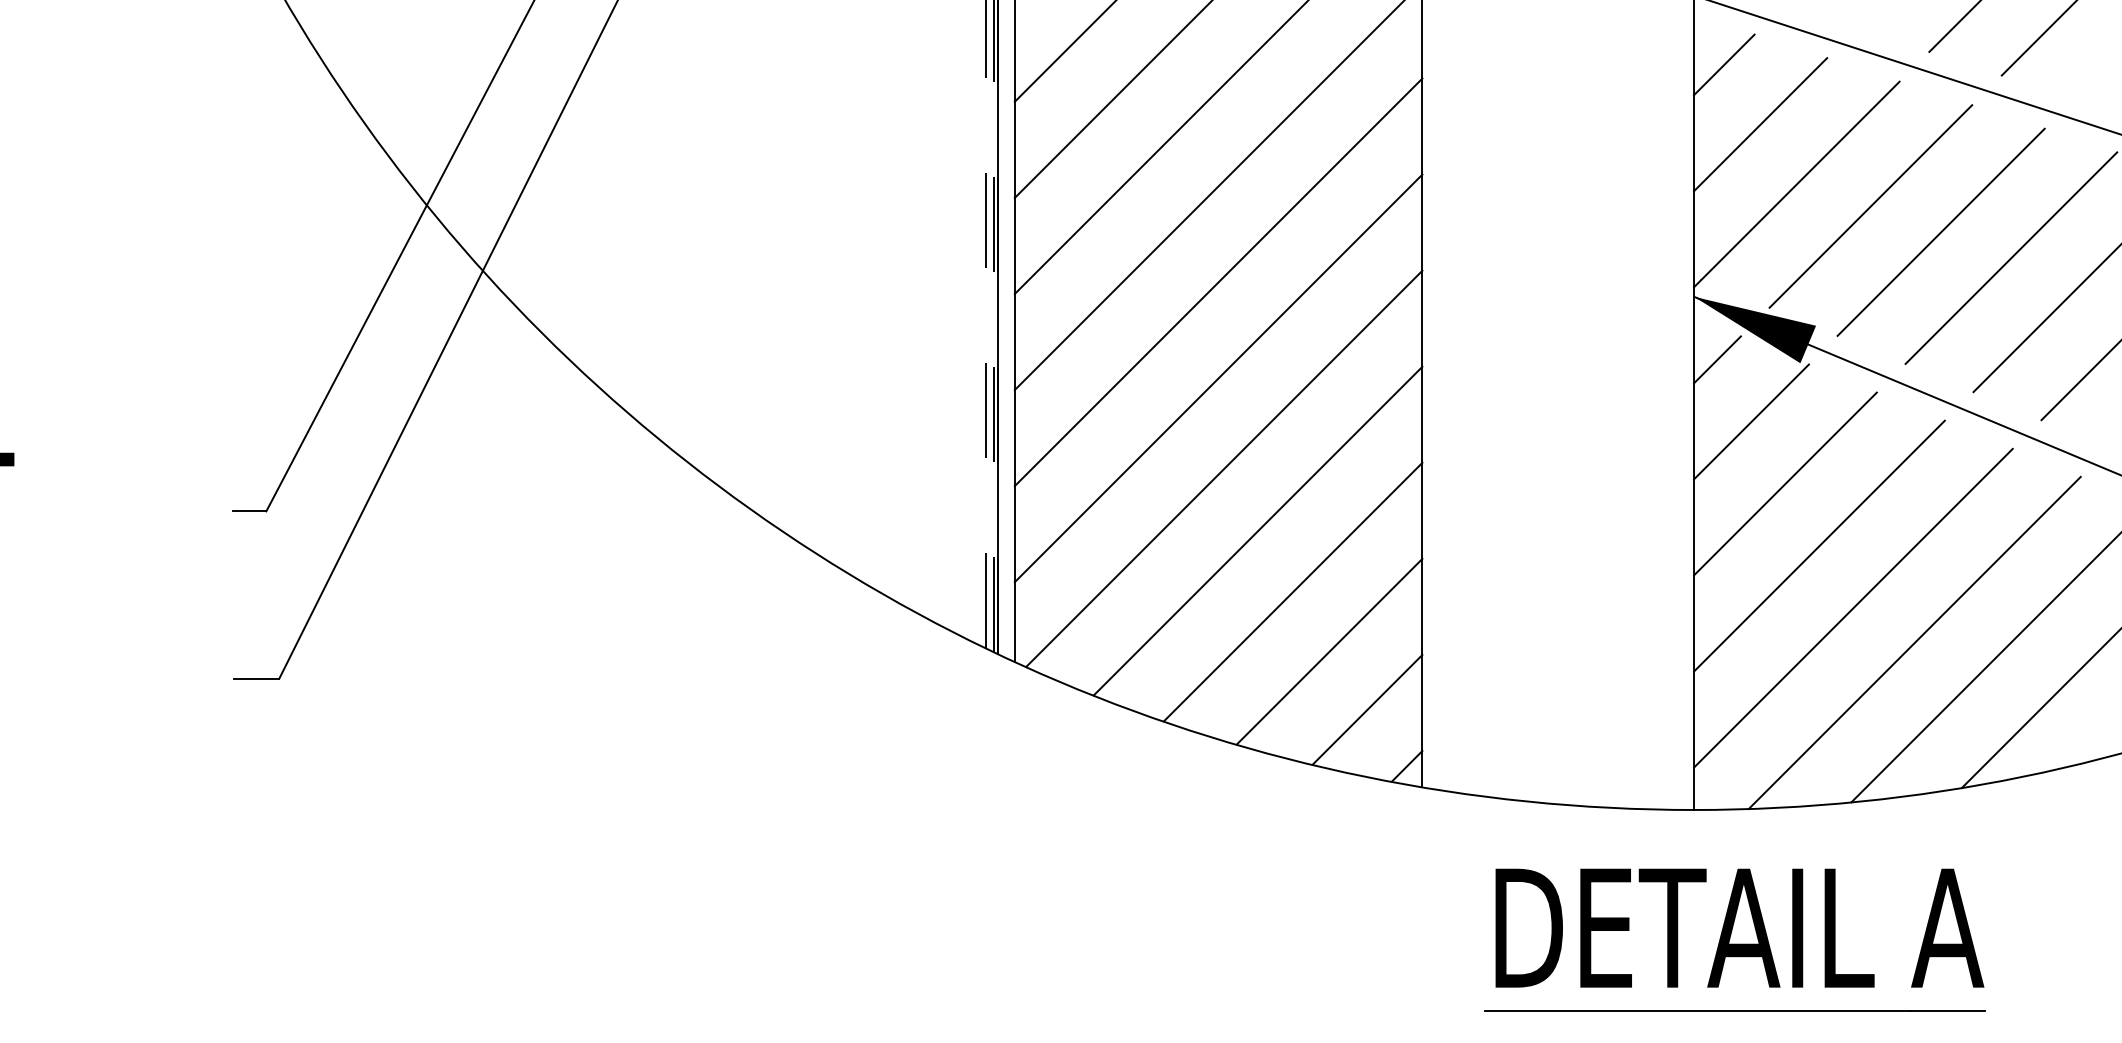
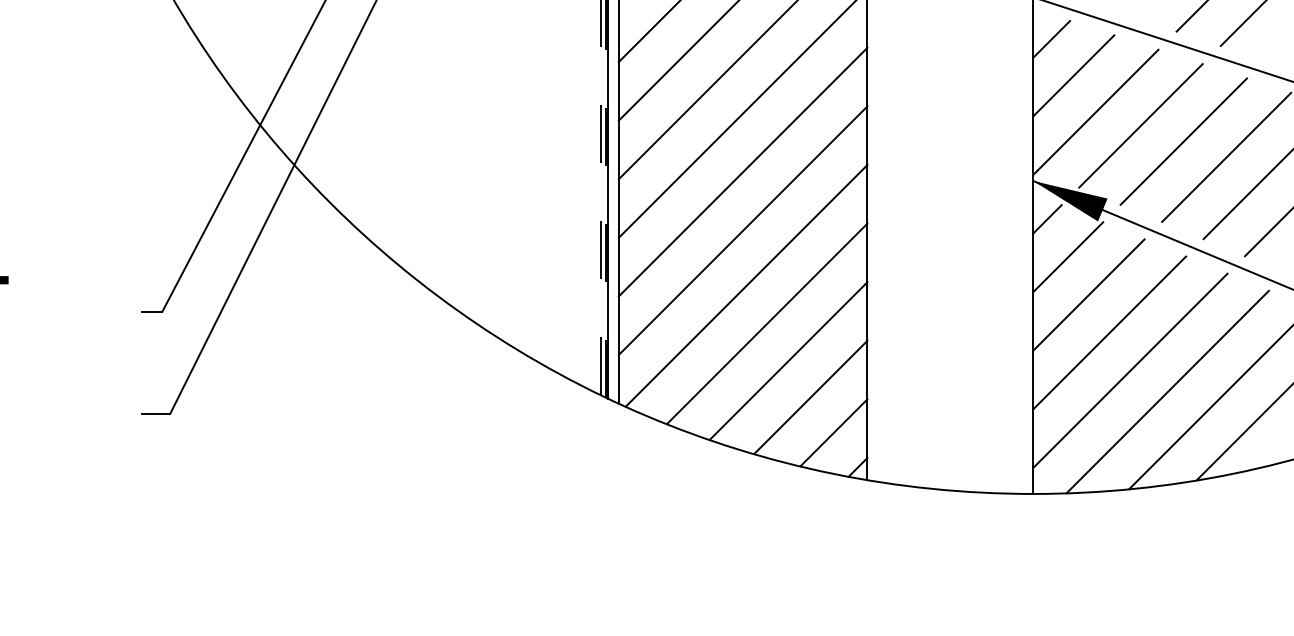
part: (1735, 940) -> (1058, 573), removed

